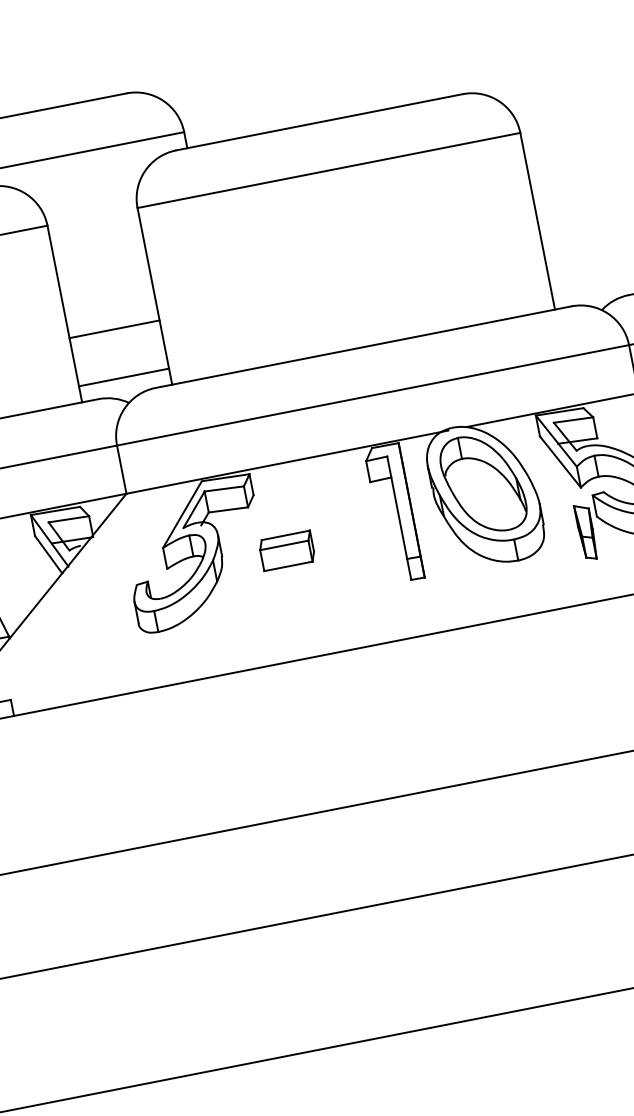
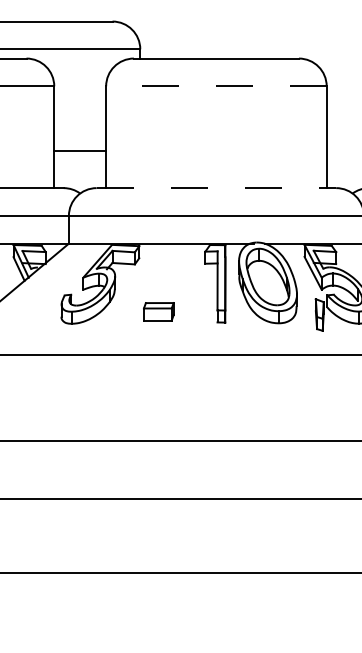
line: (327, 171) -> (215, 86), solid -> dashed
line: (363, 347) -> (216, 188), solid -> dashed
line: (124, 376) -> (80, 178), removed
part: (286, 550) -> (158, 311), moved

